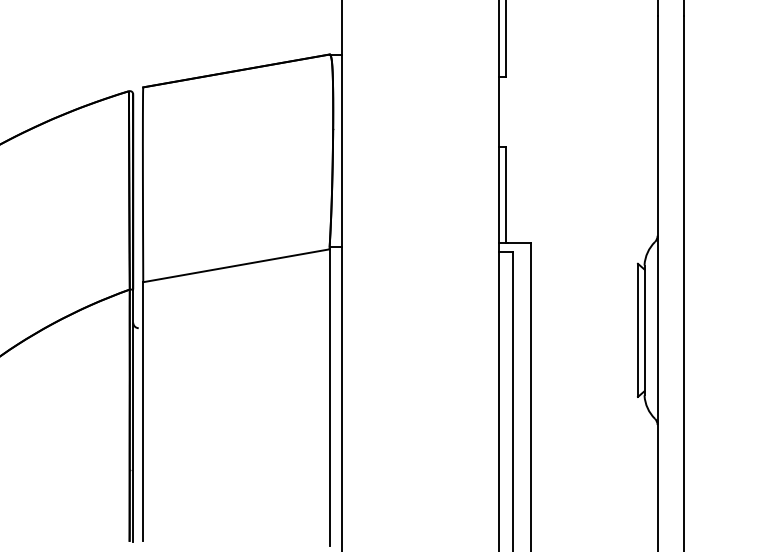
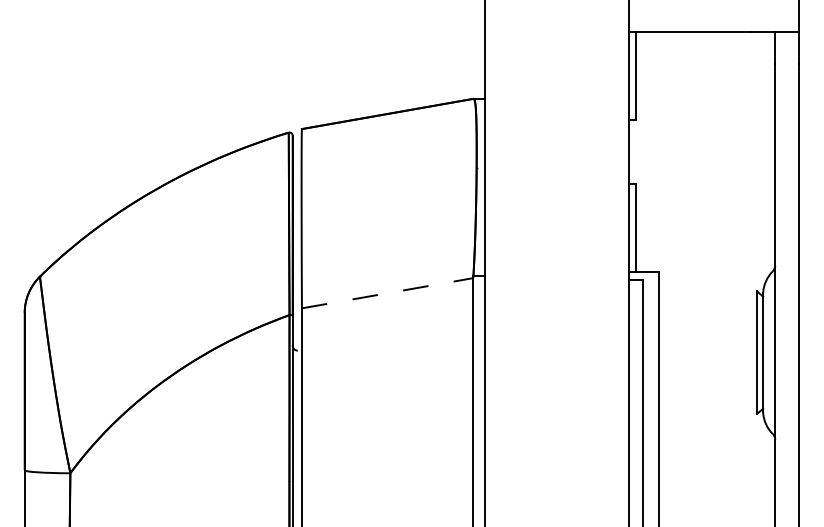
line: (237, 266) -> (388, 293), solid -> dashed

